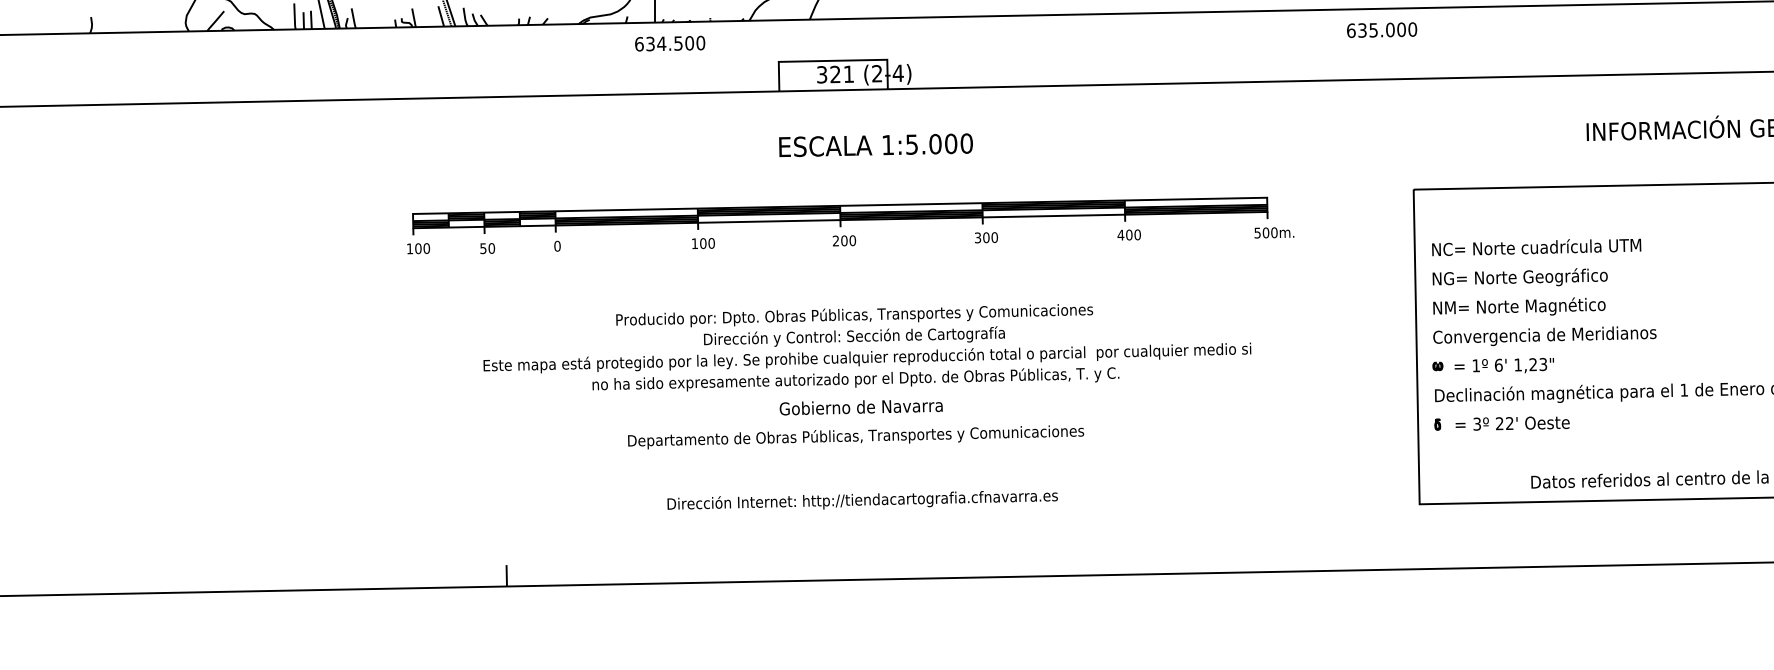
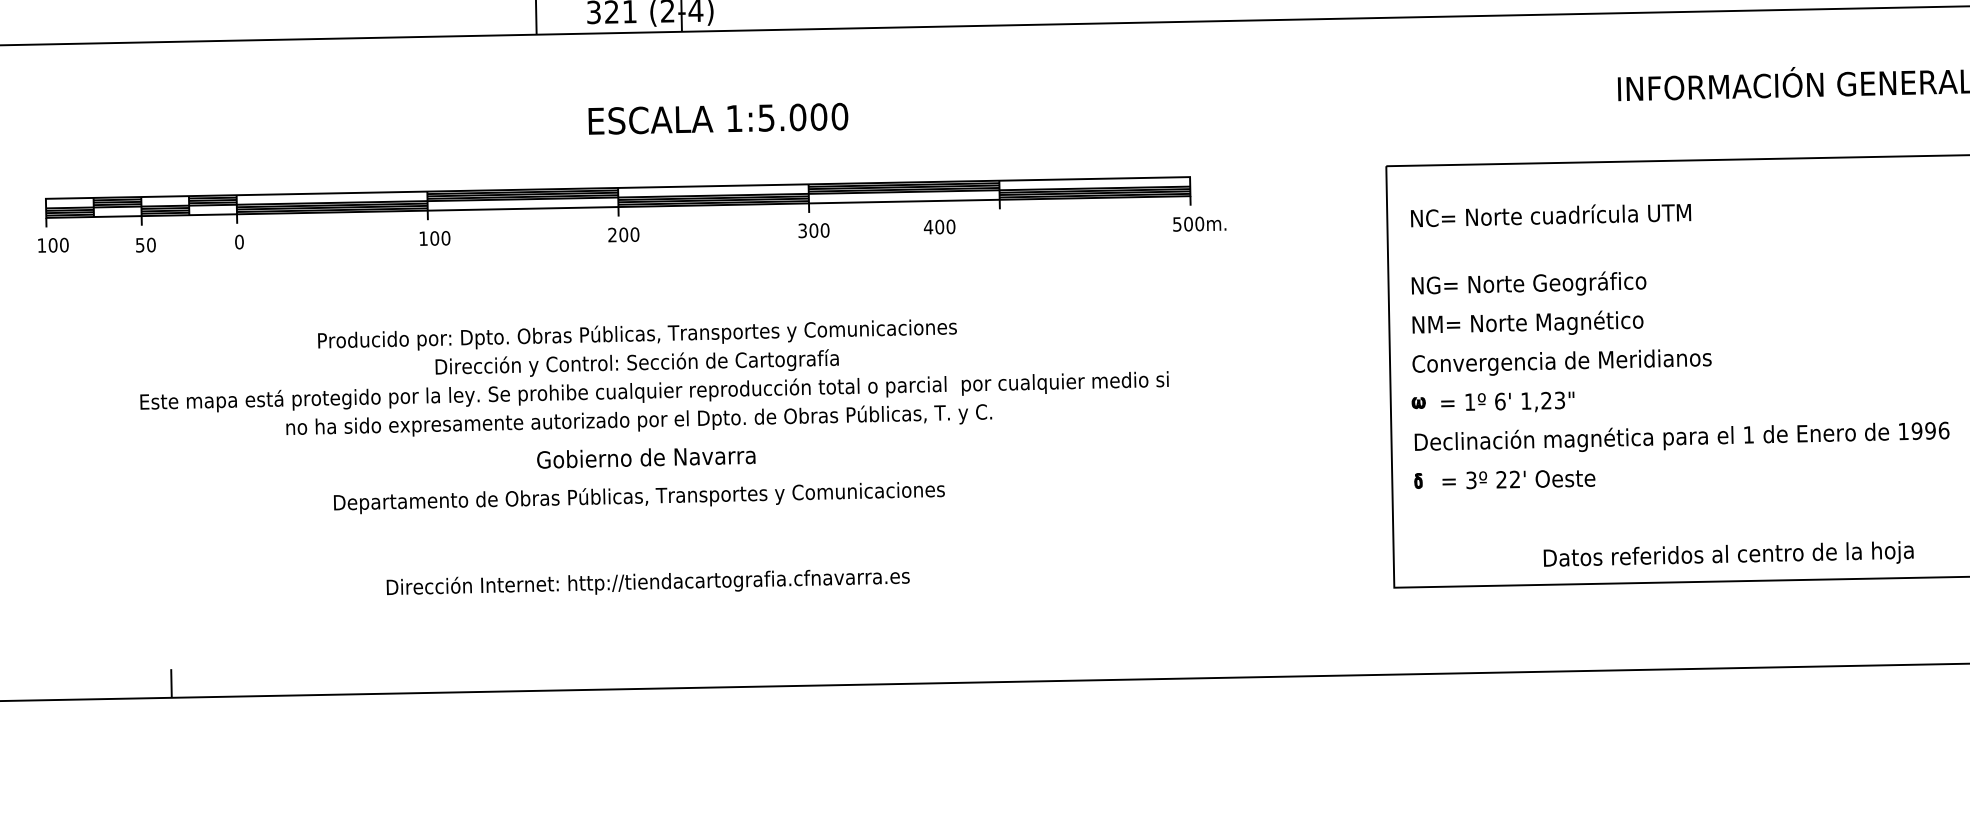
text: (875, 145) -> (717, 119), moved
text: (1128, 234) -> (938, 226), moved
text: (1536, 247) -> (1550, 215), moved

